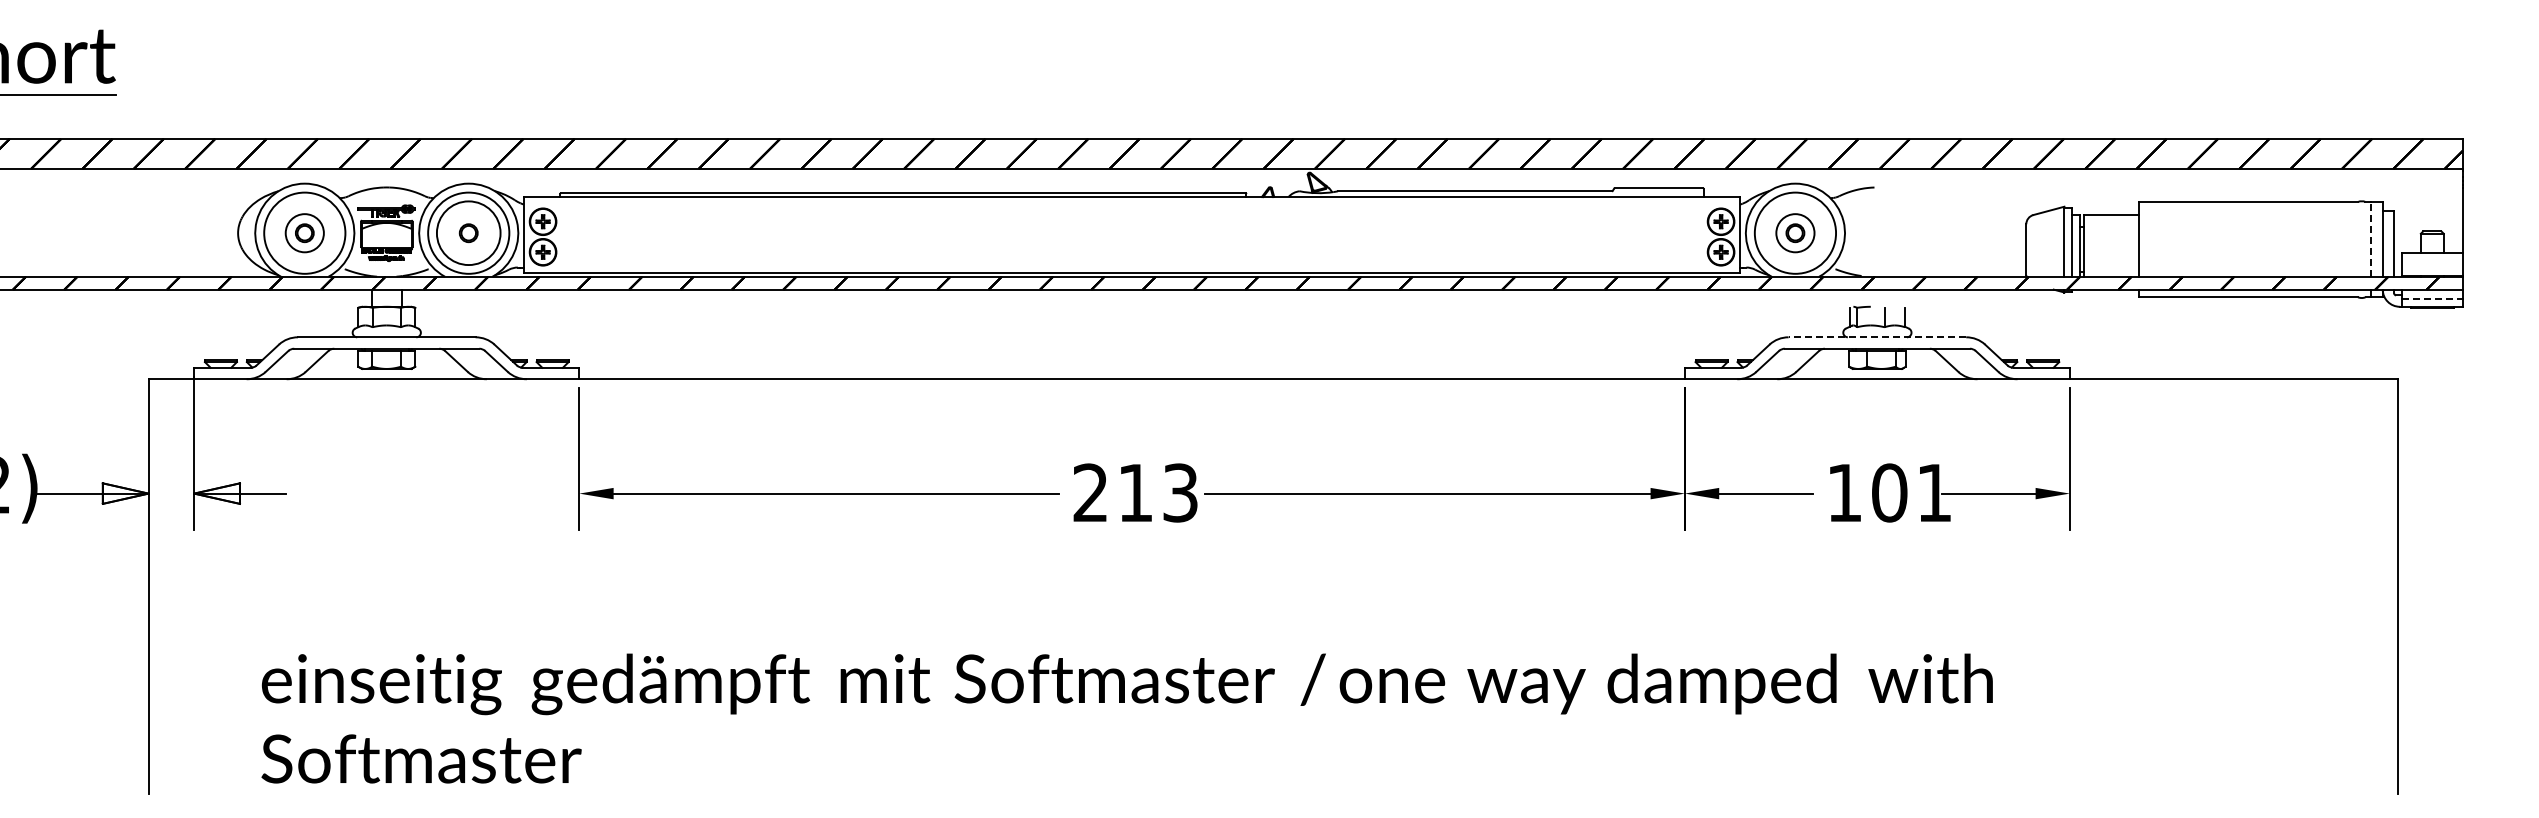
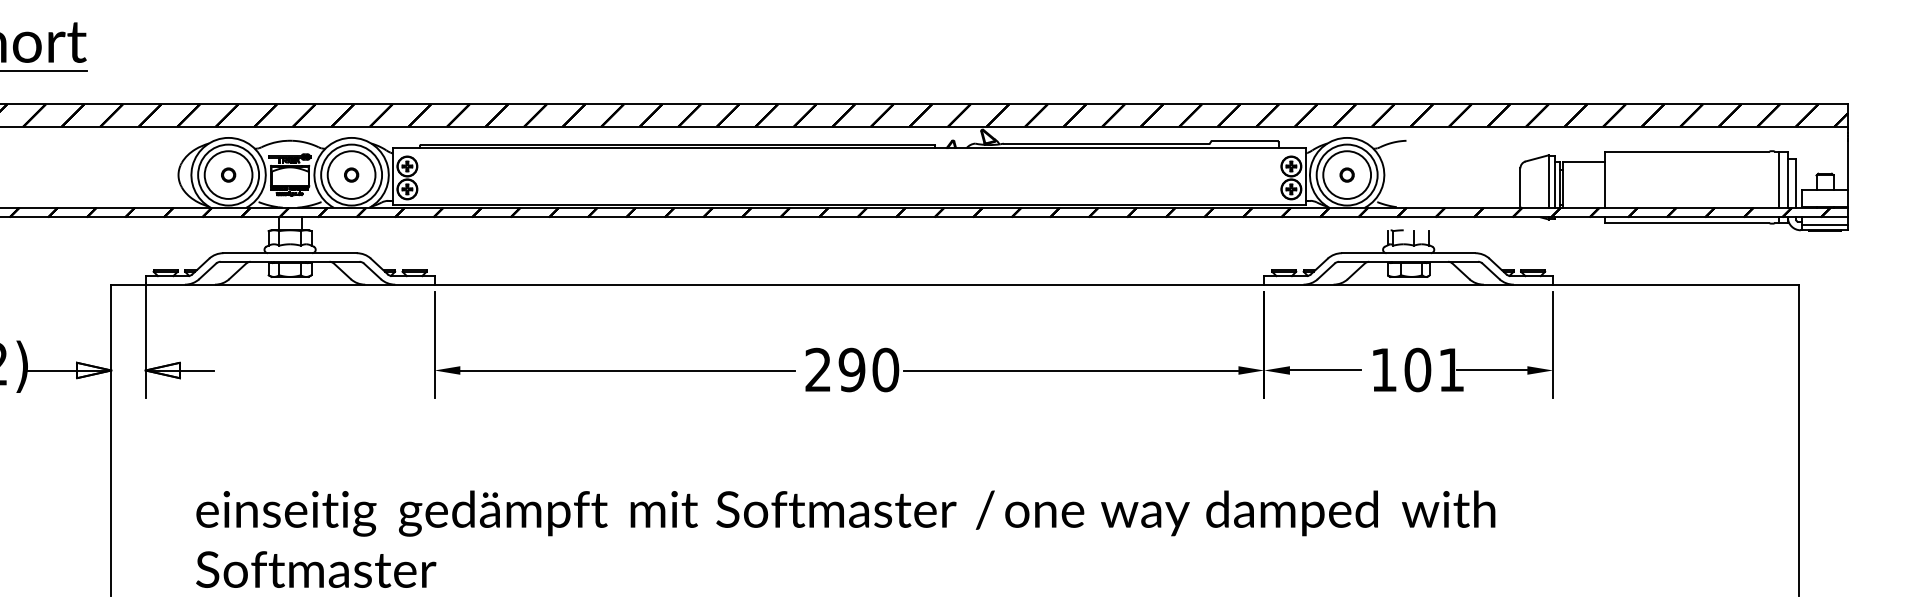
circle: (304, 233) -> (228, 175), size x1.67
circle: (1795, 233) -> (1347, 175), size x1.67
line: (2371, 238) -> (1779, 179), dashed -> solid
line: (2432, 299) -> (1825, 224), dashed -> solid
line: (1877, 337) -> (1408, 253), dashed -> solid
text: (1157, 492) -> (868, 369), 213 -> 290

